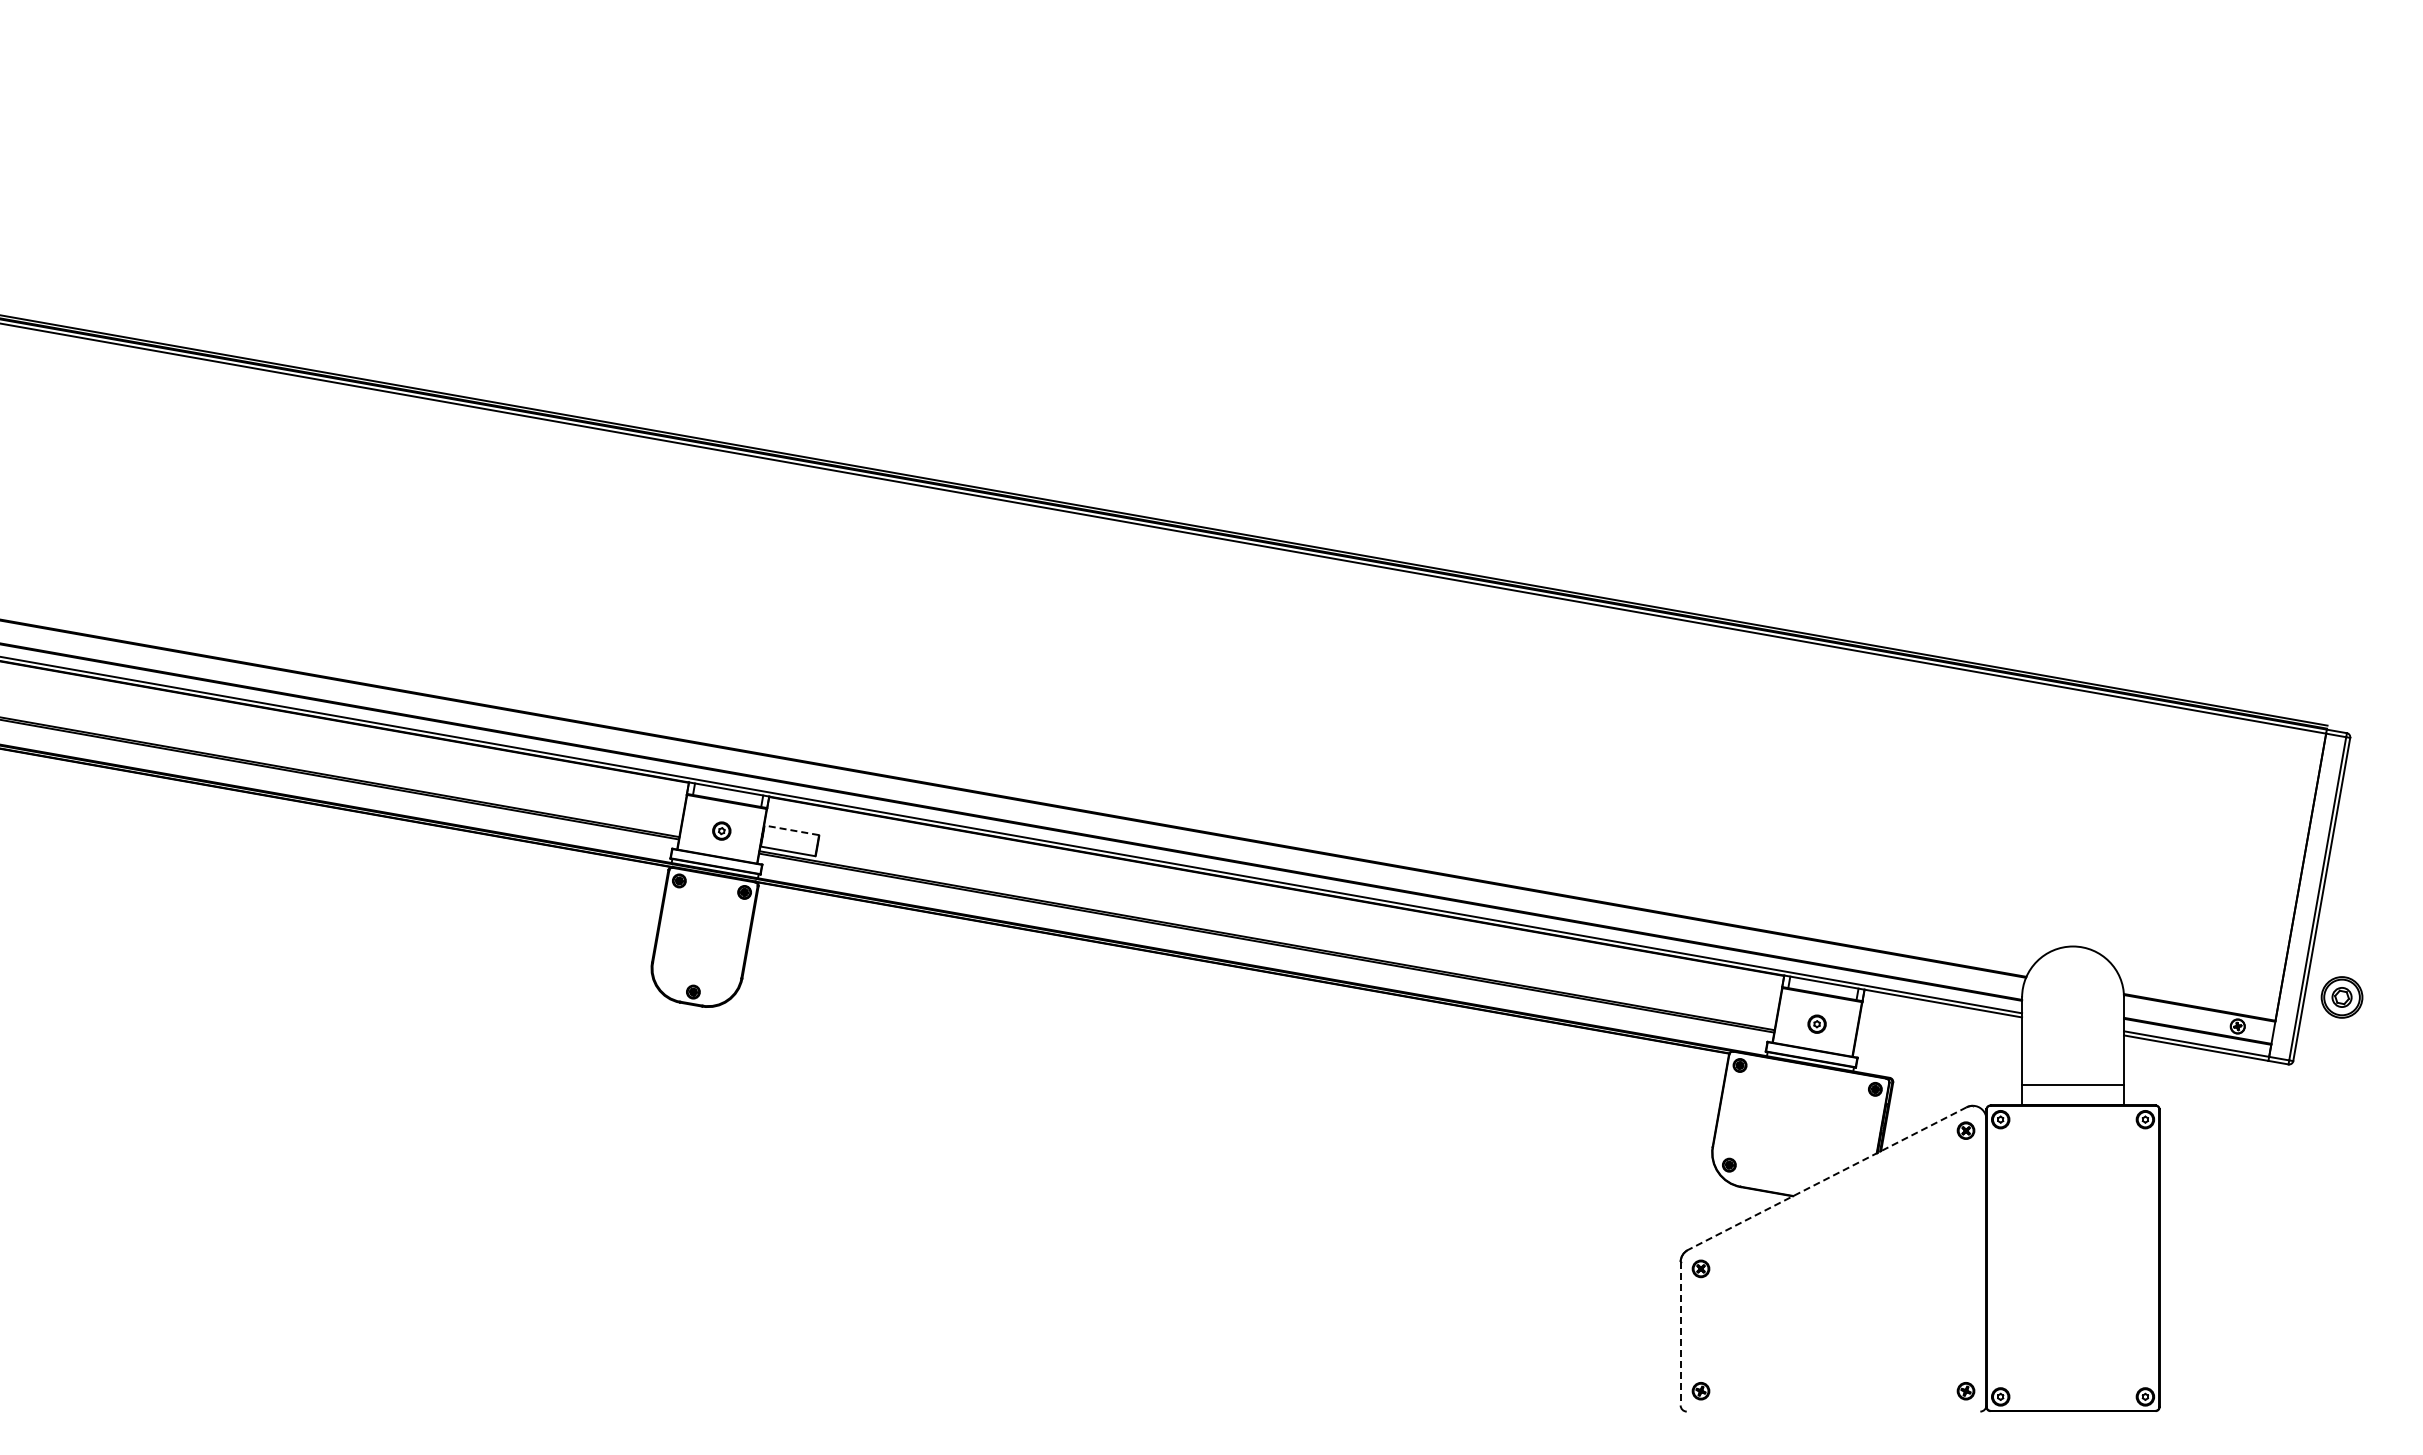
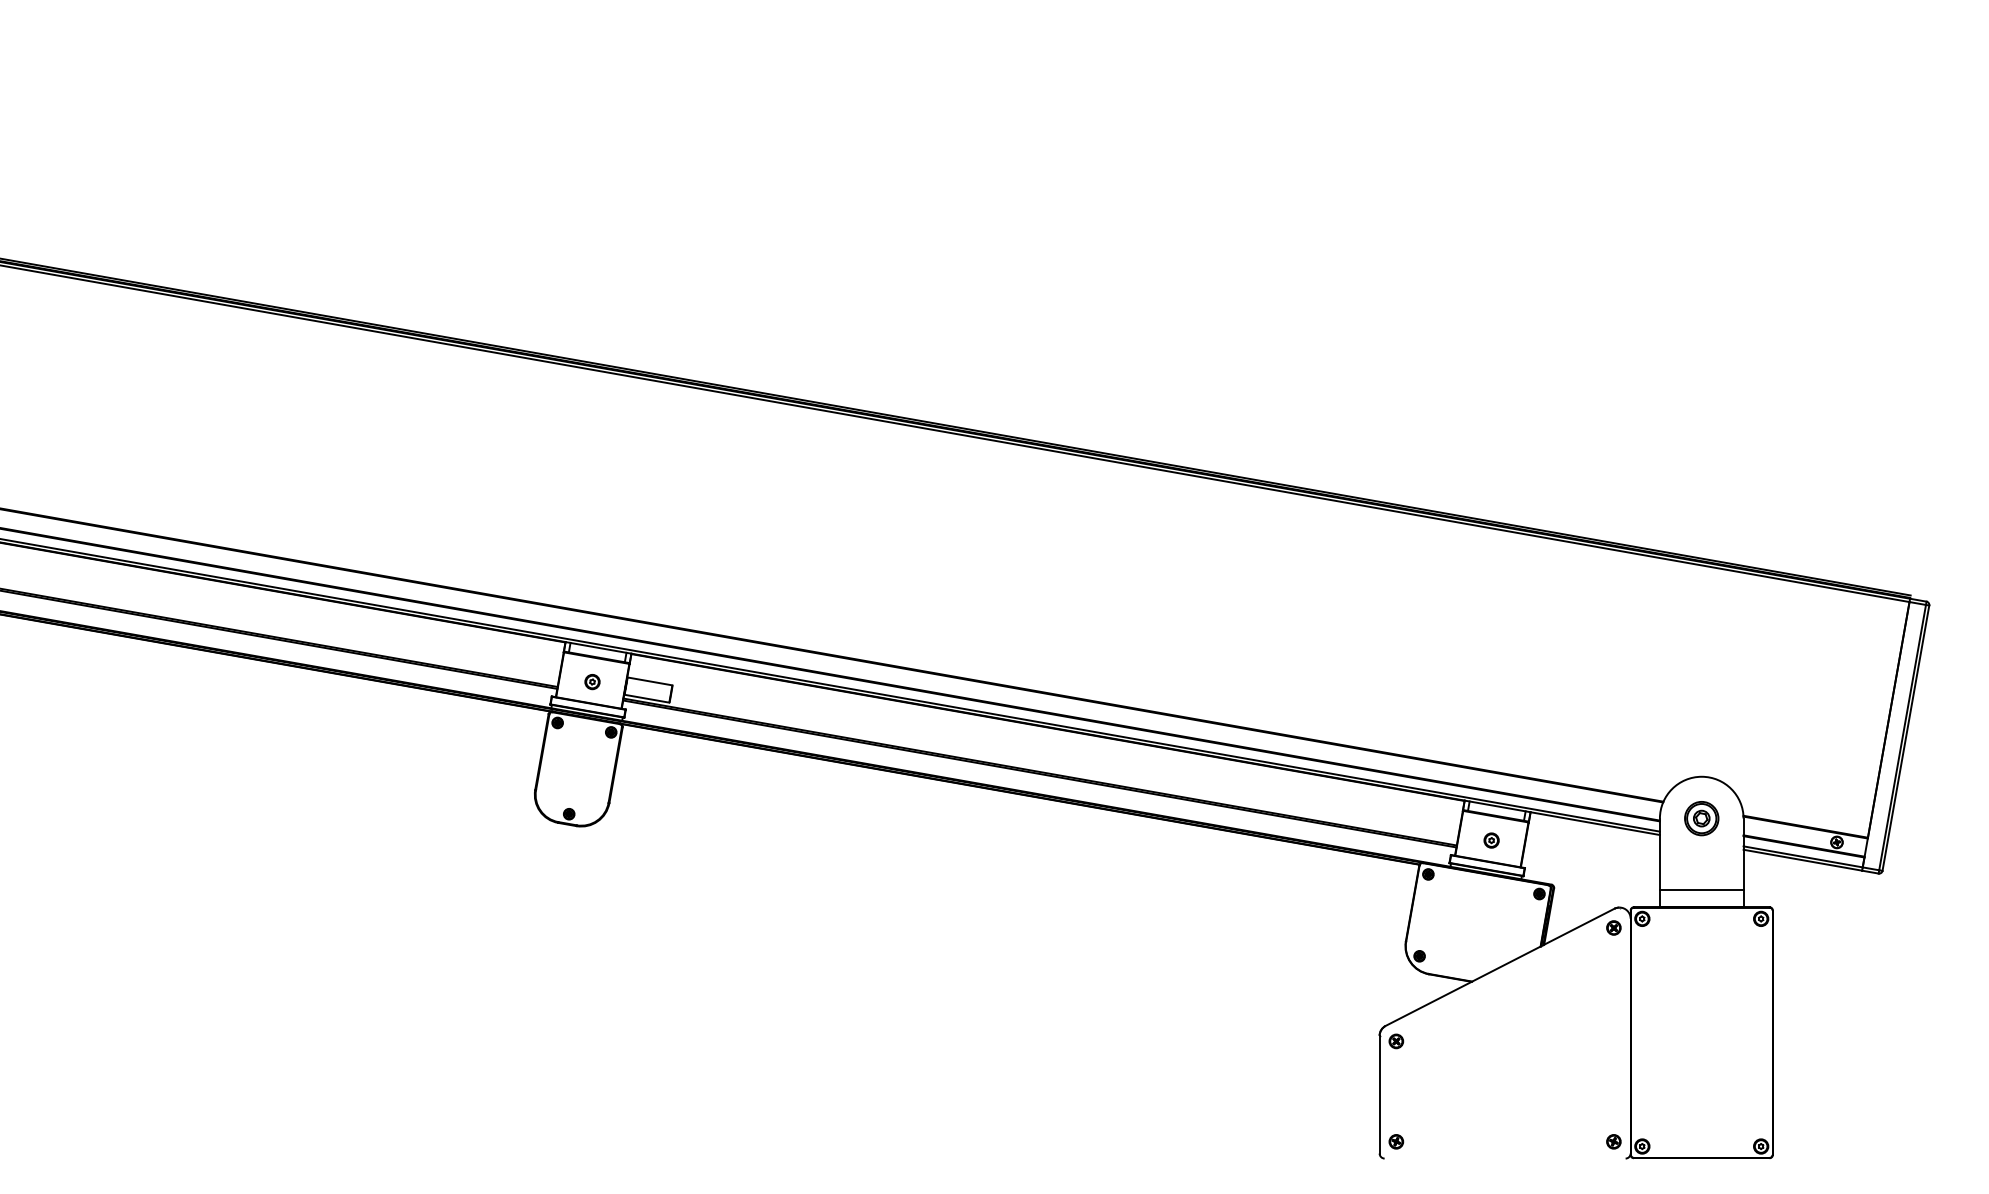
line: (791, 830) -> (649, 681), dashed -> solid
part: (2341, 997) -> (1701, 818), moved
line: (1827, 1178) -> (1500, 967), dashed -> solid
line: (1680, 1333) -> (1379, 1094), dashed -> solid

